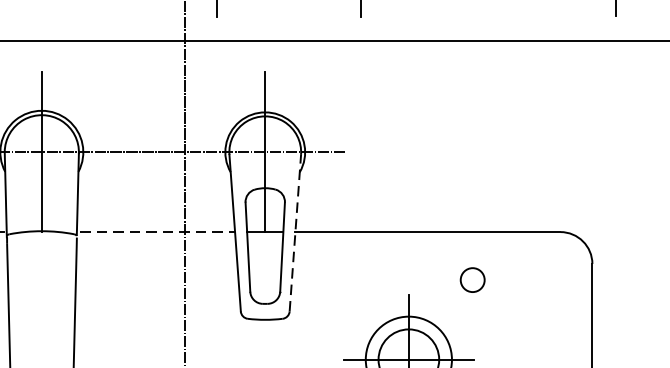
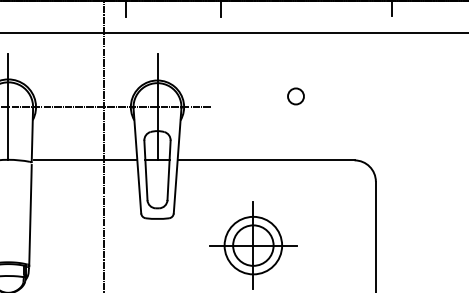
line: (157, 232) -> (85, 160), dashed -> solid
line: (295, 232) -> (177, 160), dashed -> solid
circle: (471, 280) -> (295, 96), moved

